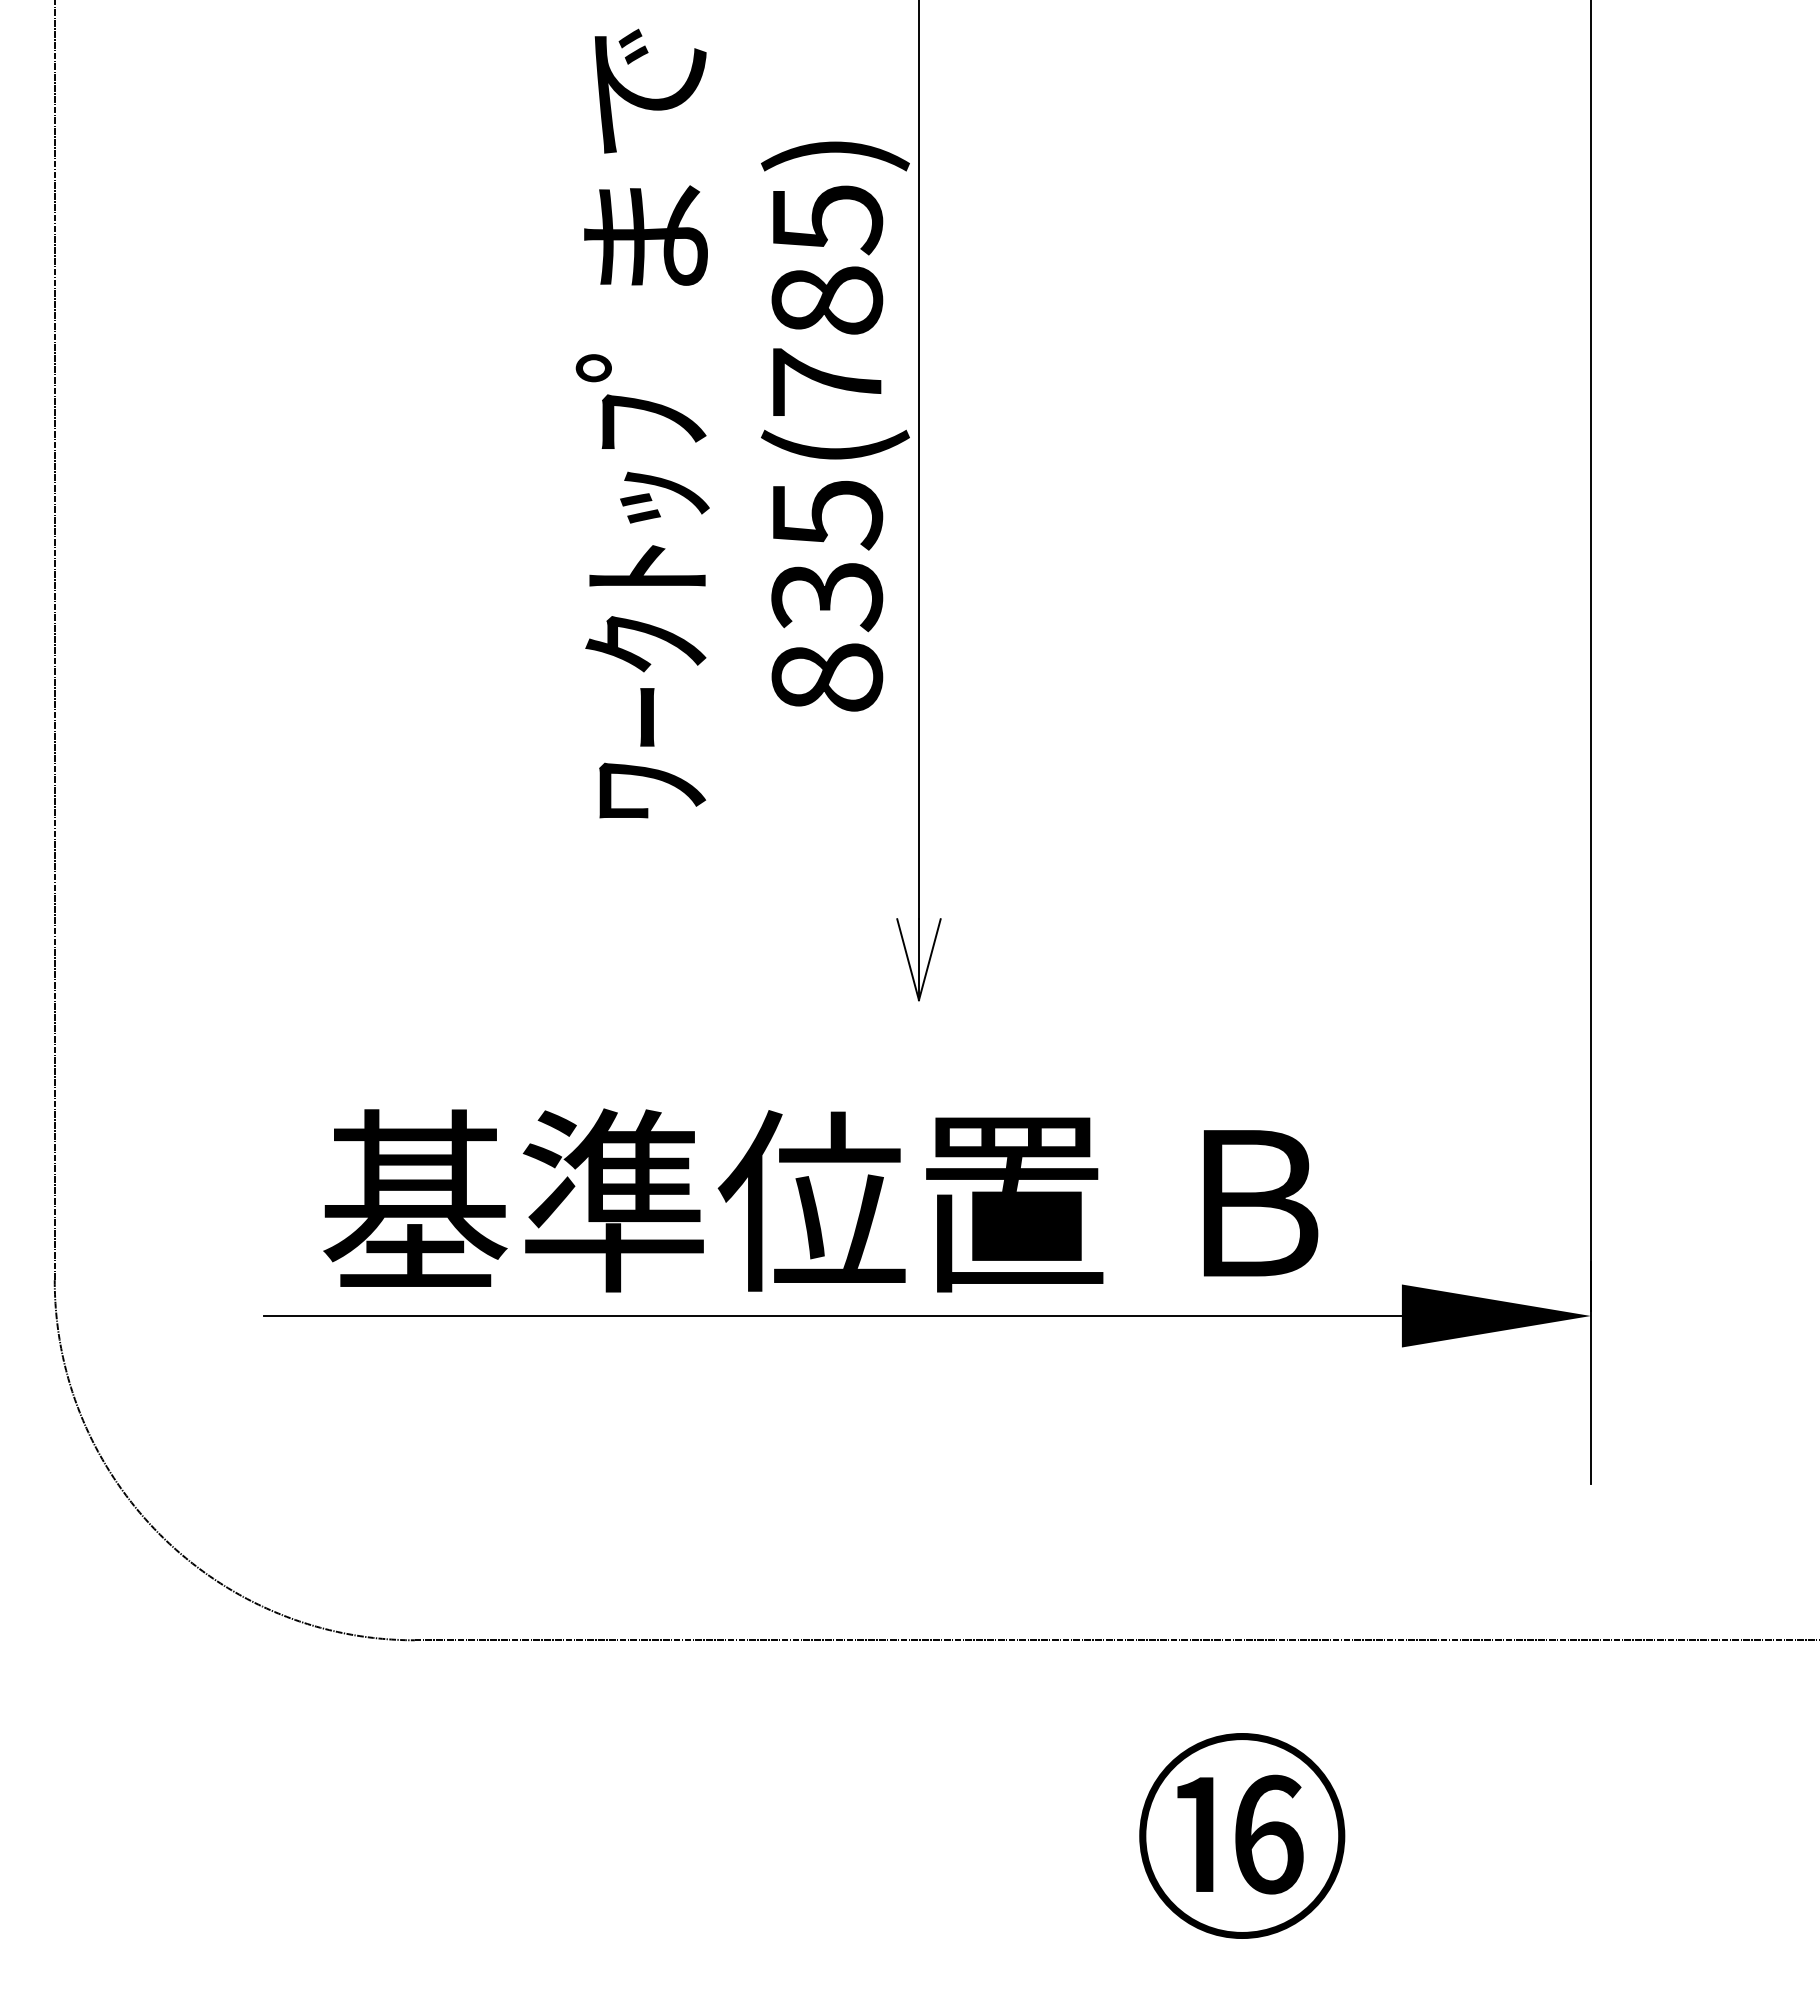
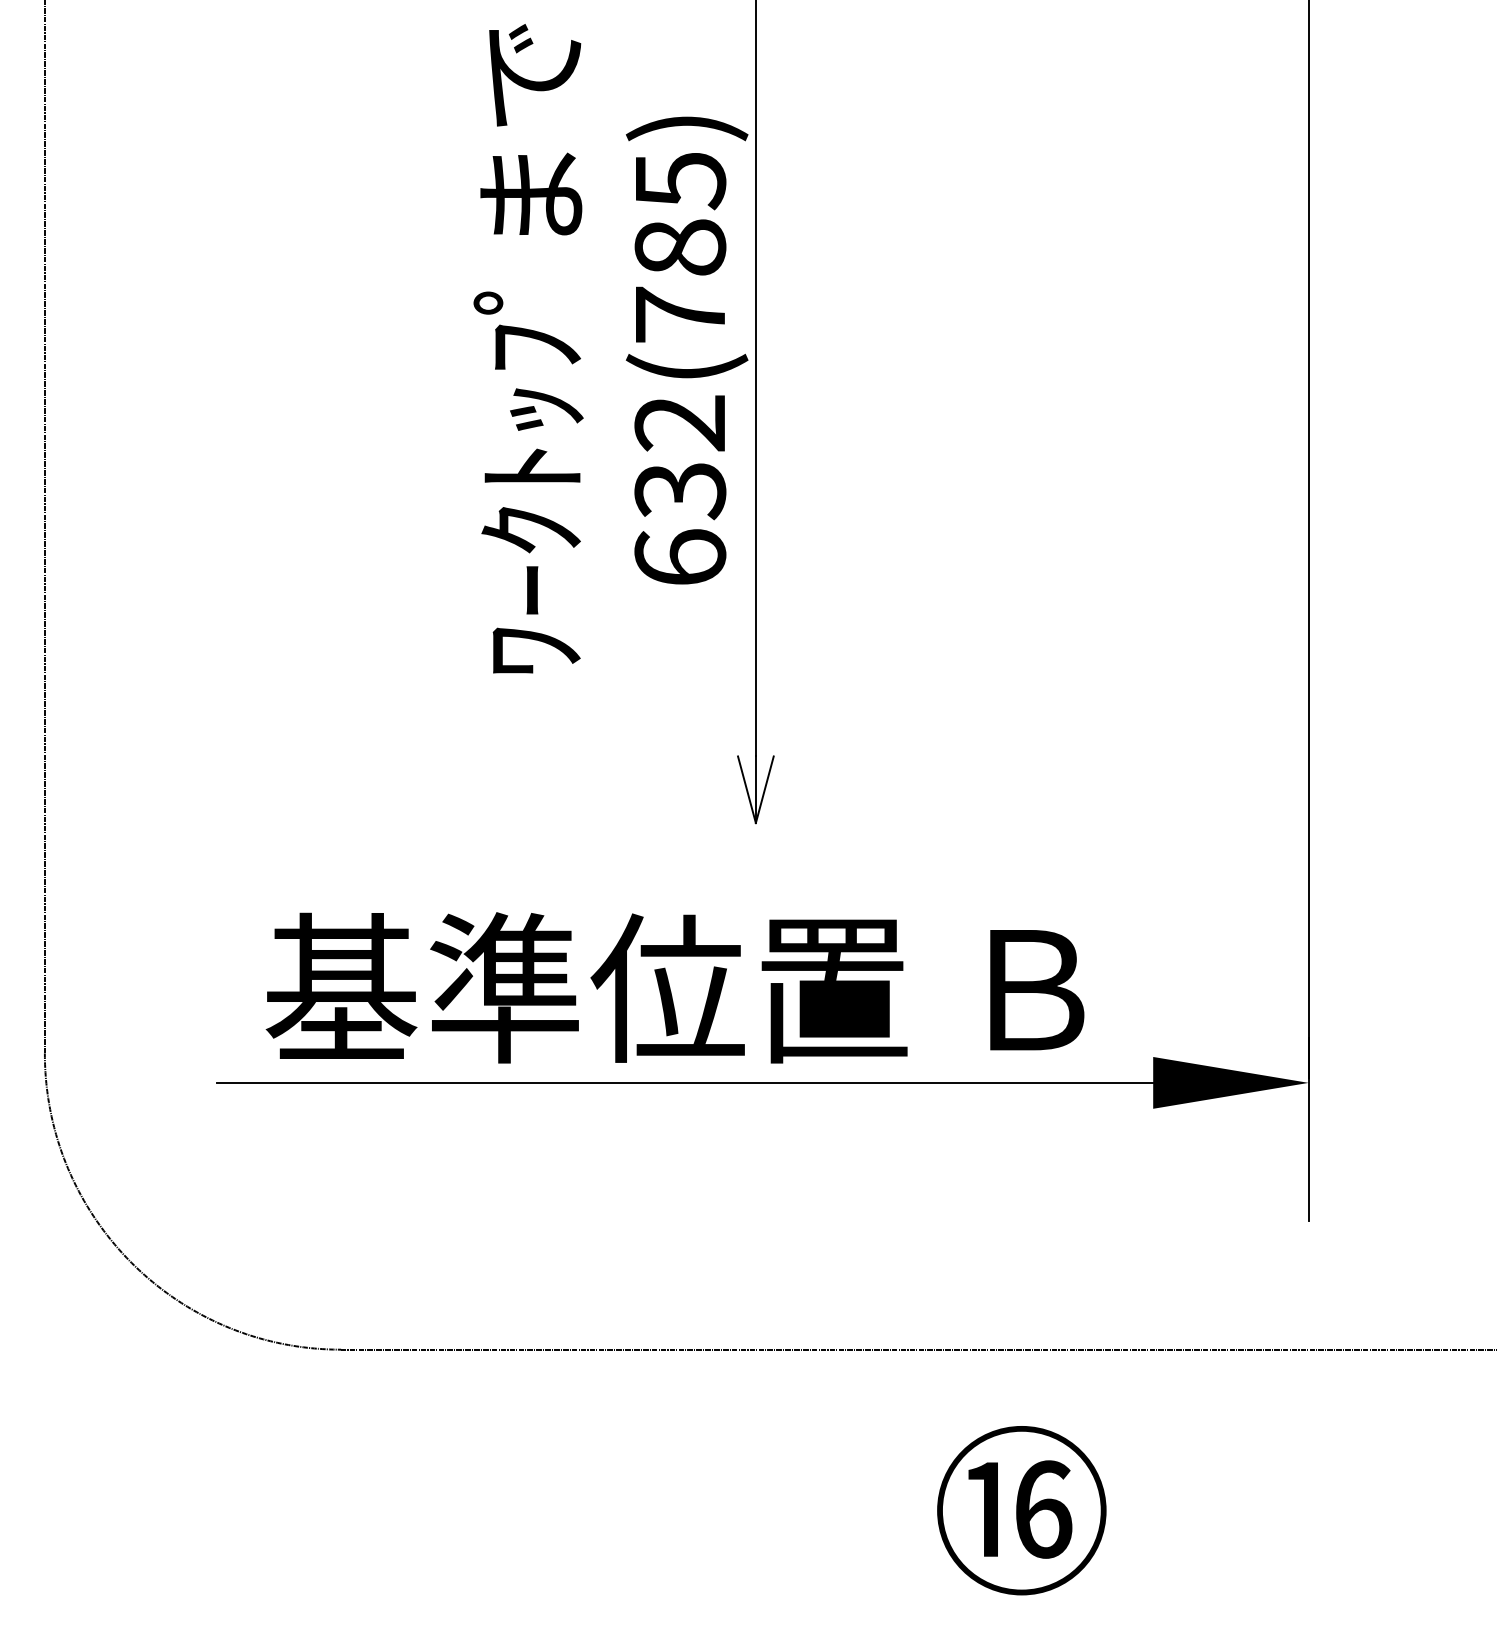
text: (827, 595) -> (680, 490), 835(785) -> 632(785)

